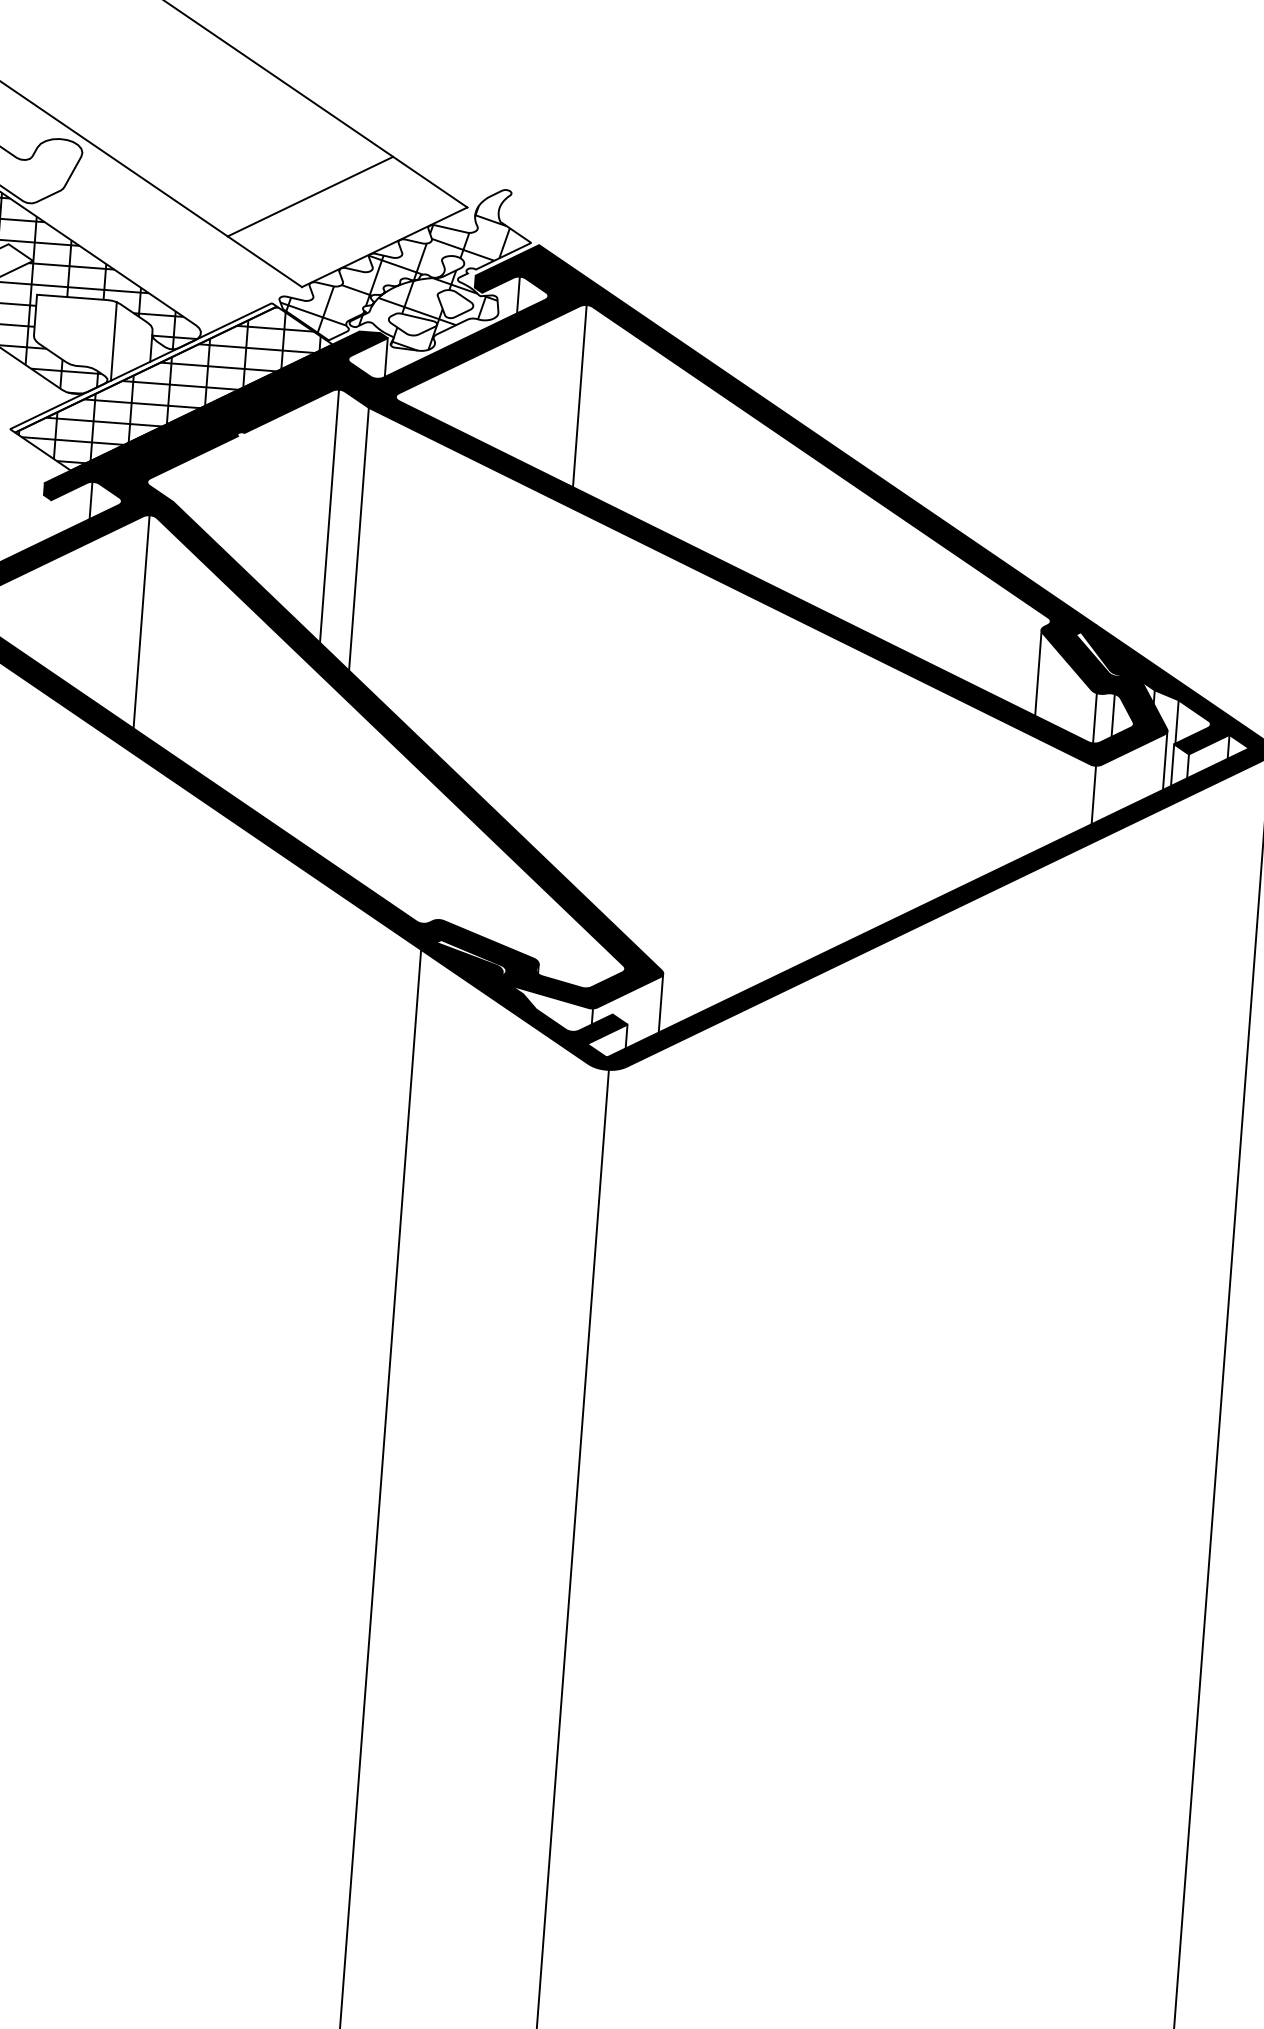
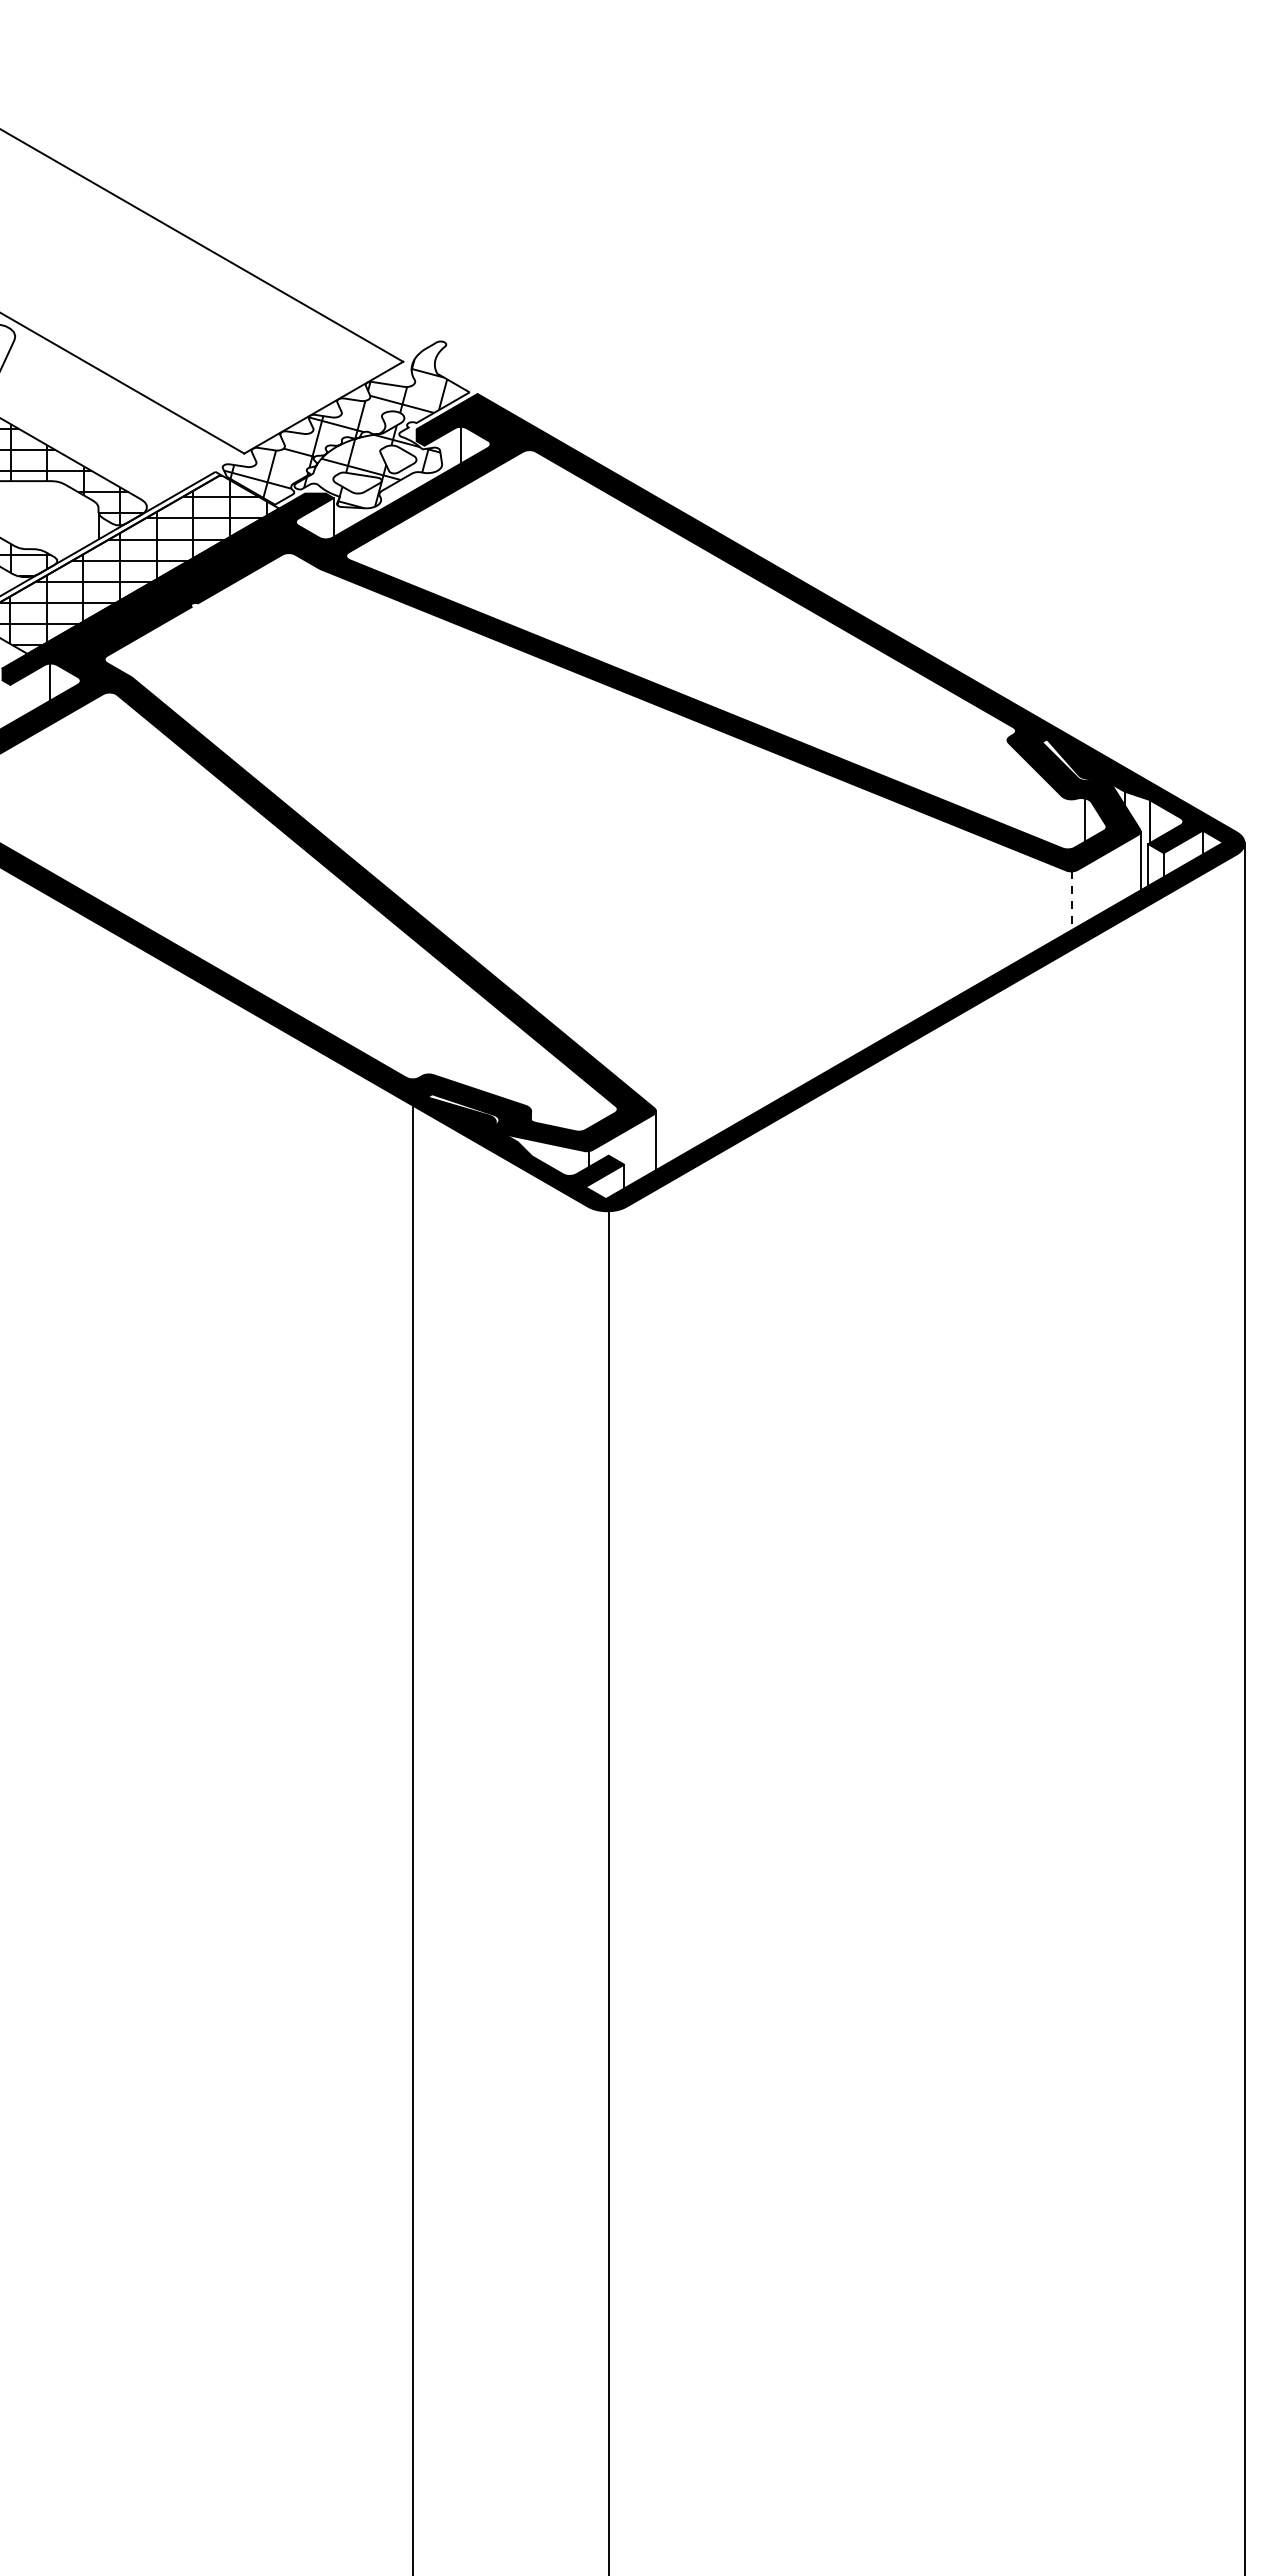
line: (310, 196) -> (245, 362), removed
line: (113, 341) -> (60, 521), removed
line: (579, 396) -> (529, 541), removed
line: (329, 515) -> (288, 679), removed
line: (359, 539) -> (320, 700), removed
line: (141, 621) -> (109, 799), removed
line: (1038, 673) -> (1007, 783), removed
line: (1095, 717) -> (1067, 823), removed
line: (1094, 795) -> (1072, 901), solid -> dashed

